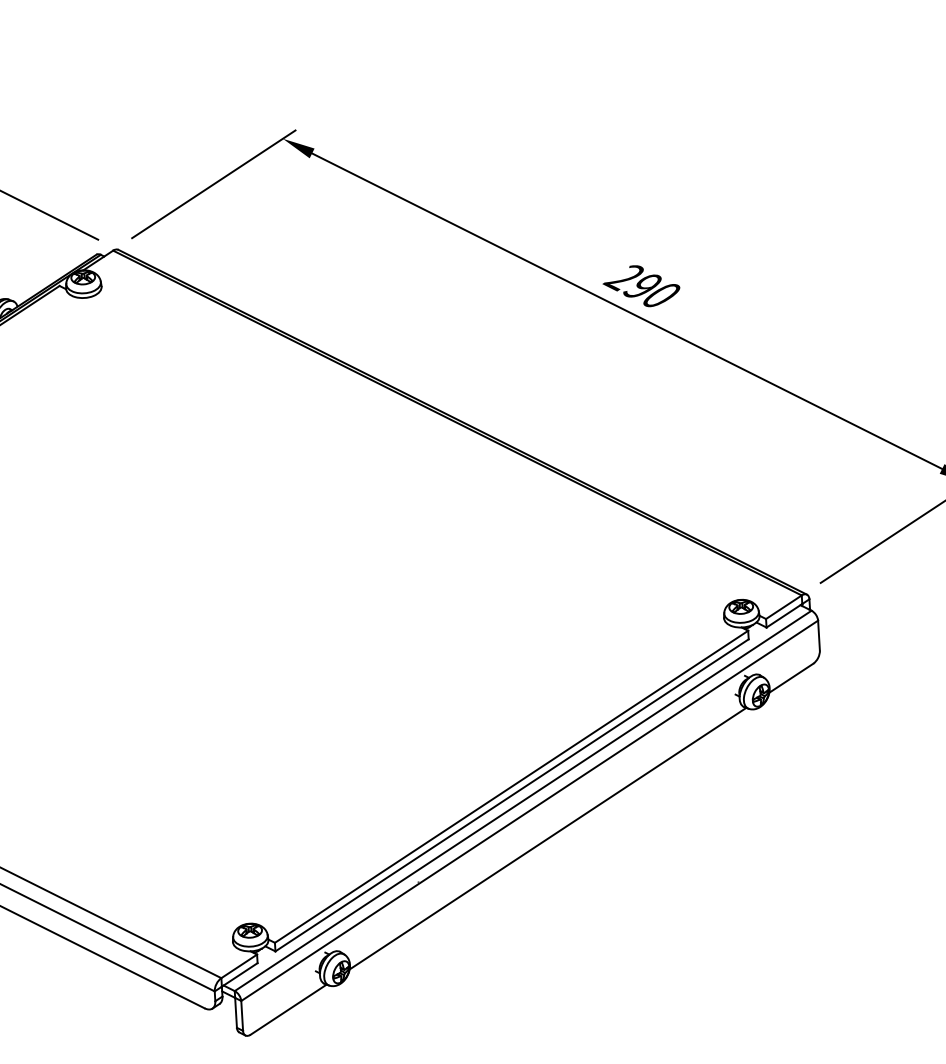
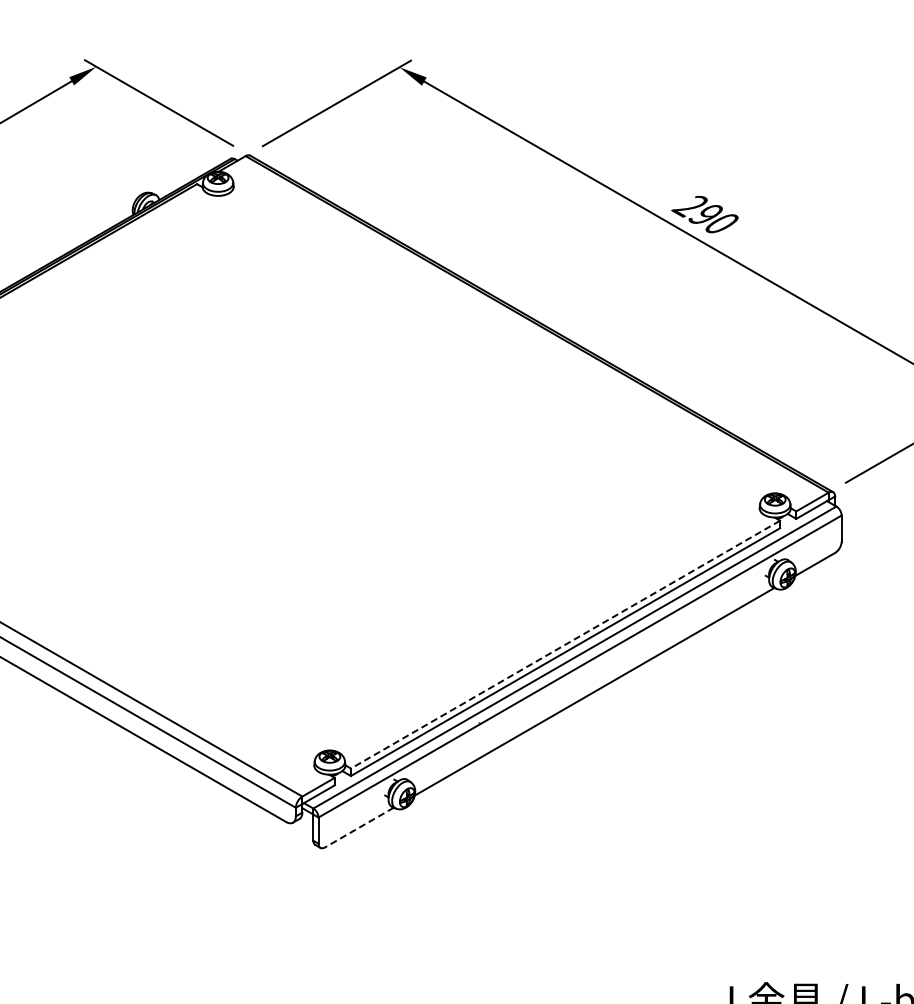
line: (511, 786) -> (565, 644), solid -> dashed
line: (288, 1009) -> (359, 827), solid -> dashed

